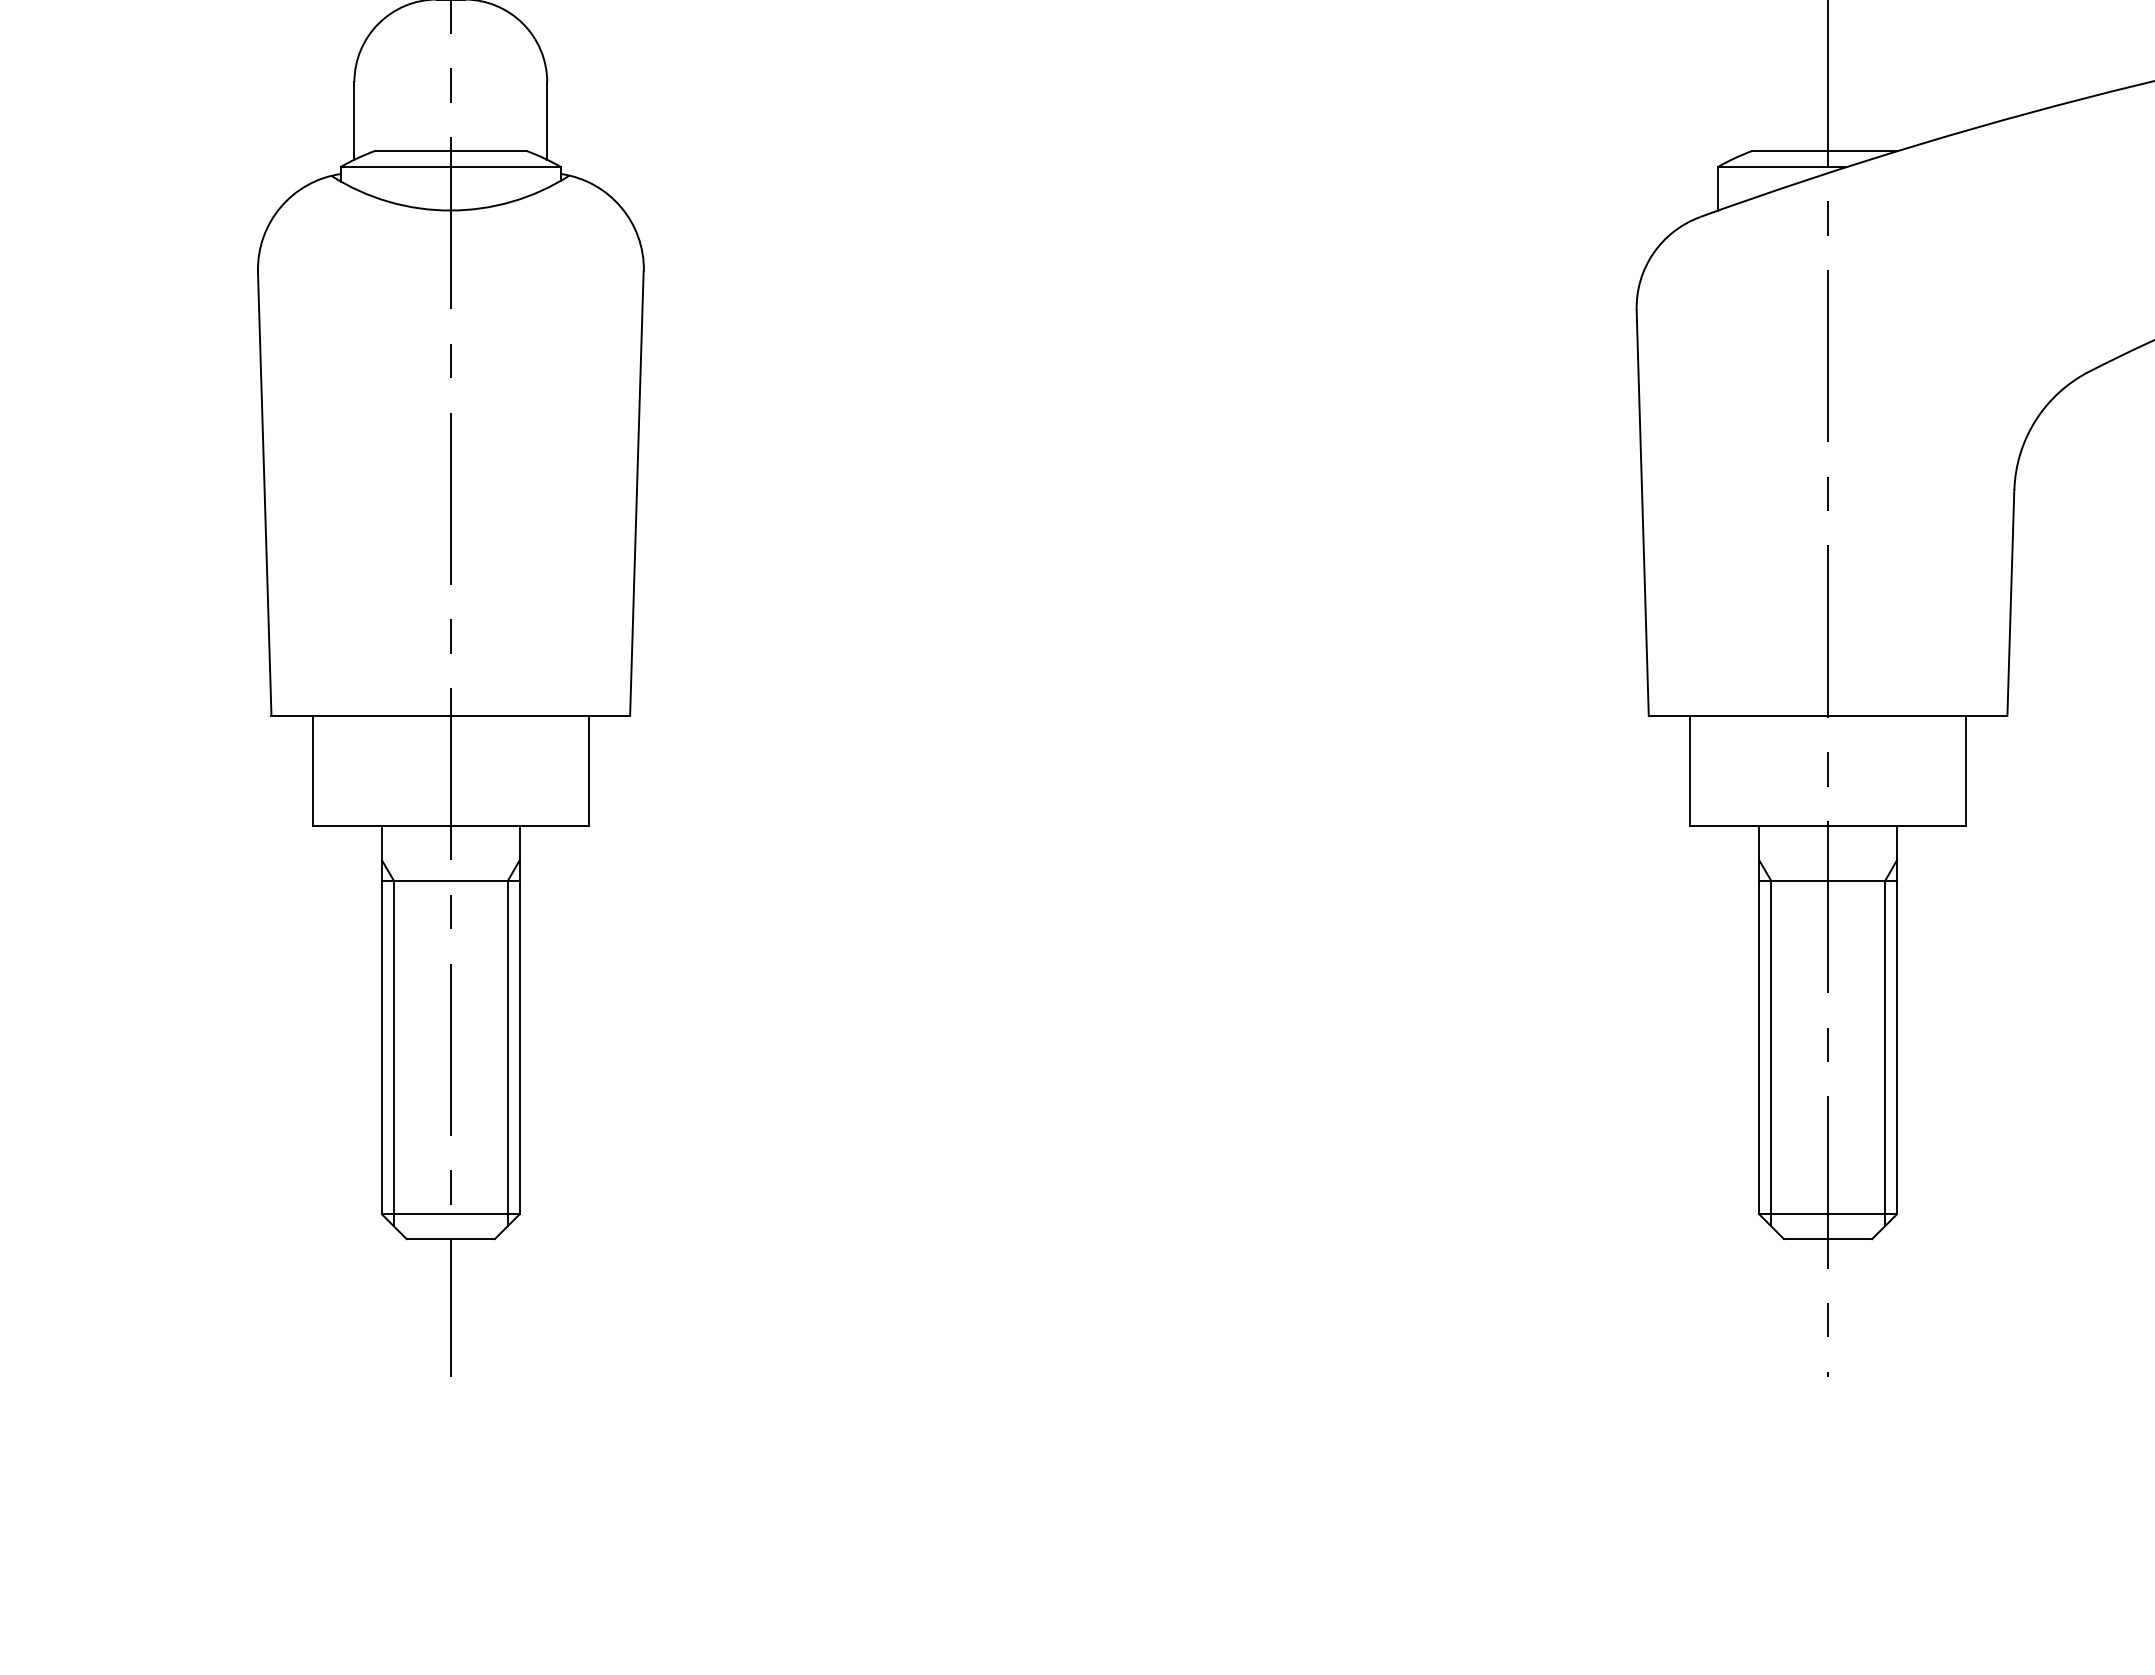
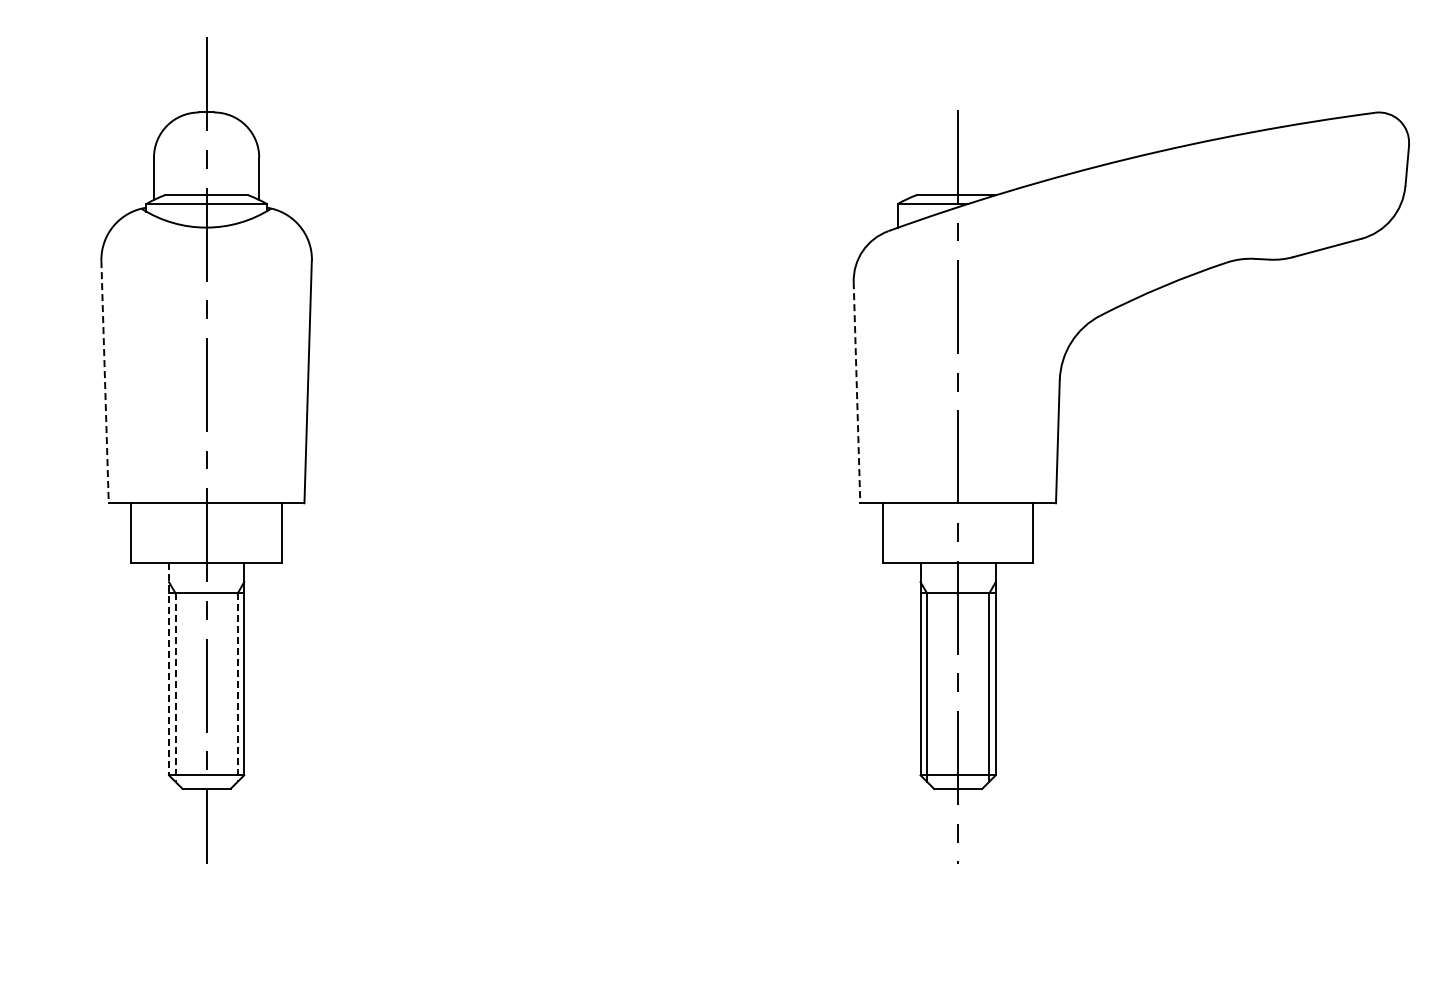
line: (265, 494) -> (105, 382), solid -> dashed
line: (1643, 512) -> (857, 392), solid -> dashed
line: (382, 1020) -> (169, 669), solid -> dashed
line: (393, 1055) -> (175, 688), solid -> dashed
line: (507, 1055) -> (237, 688), solid -> dashed

